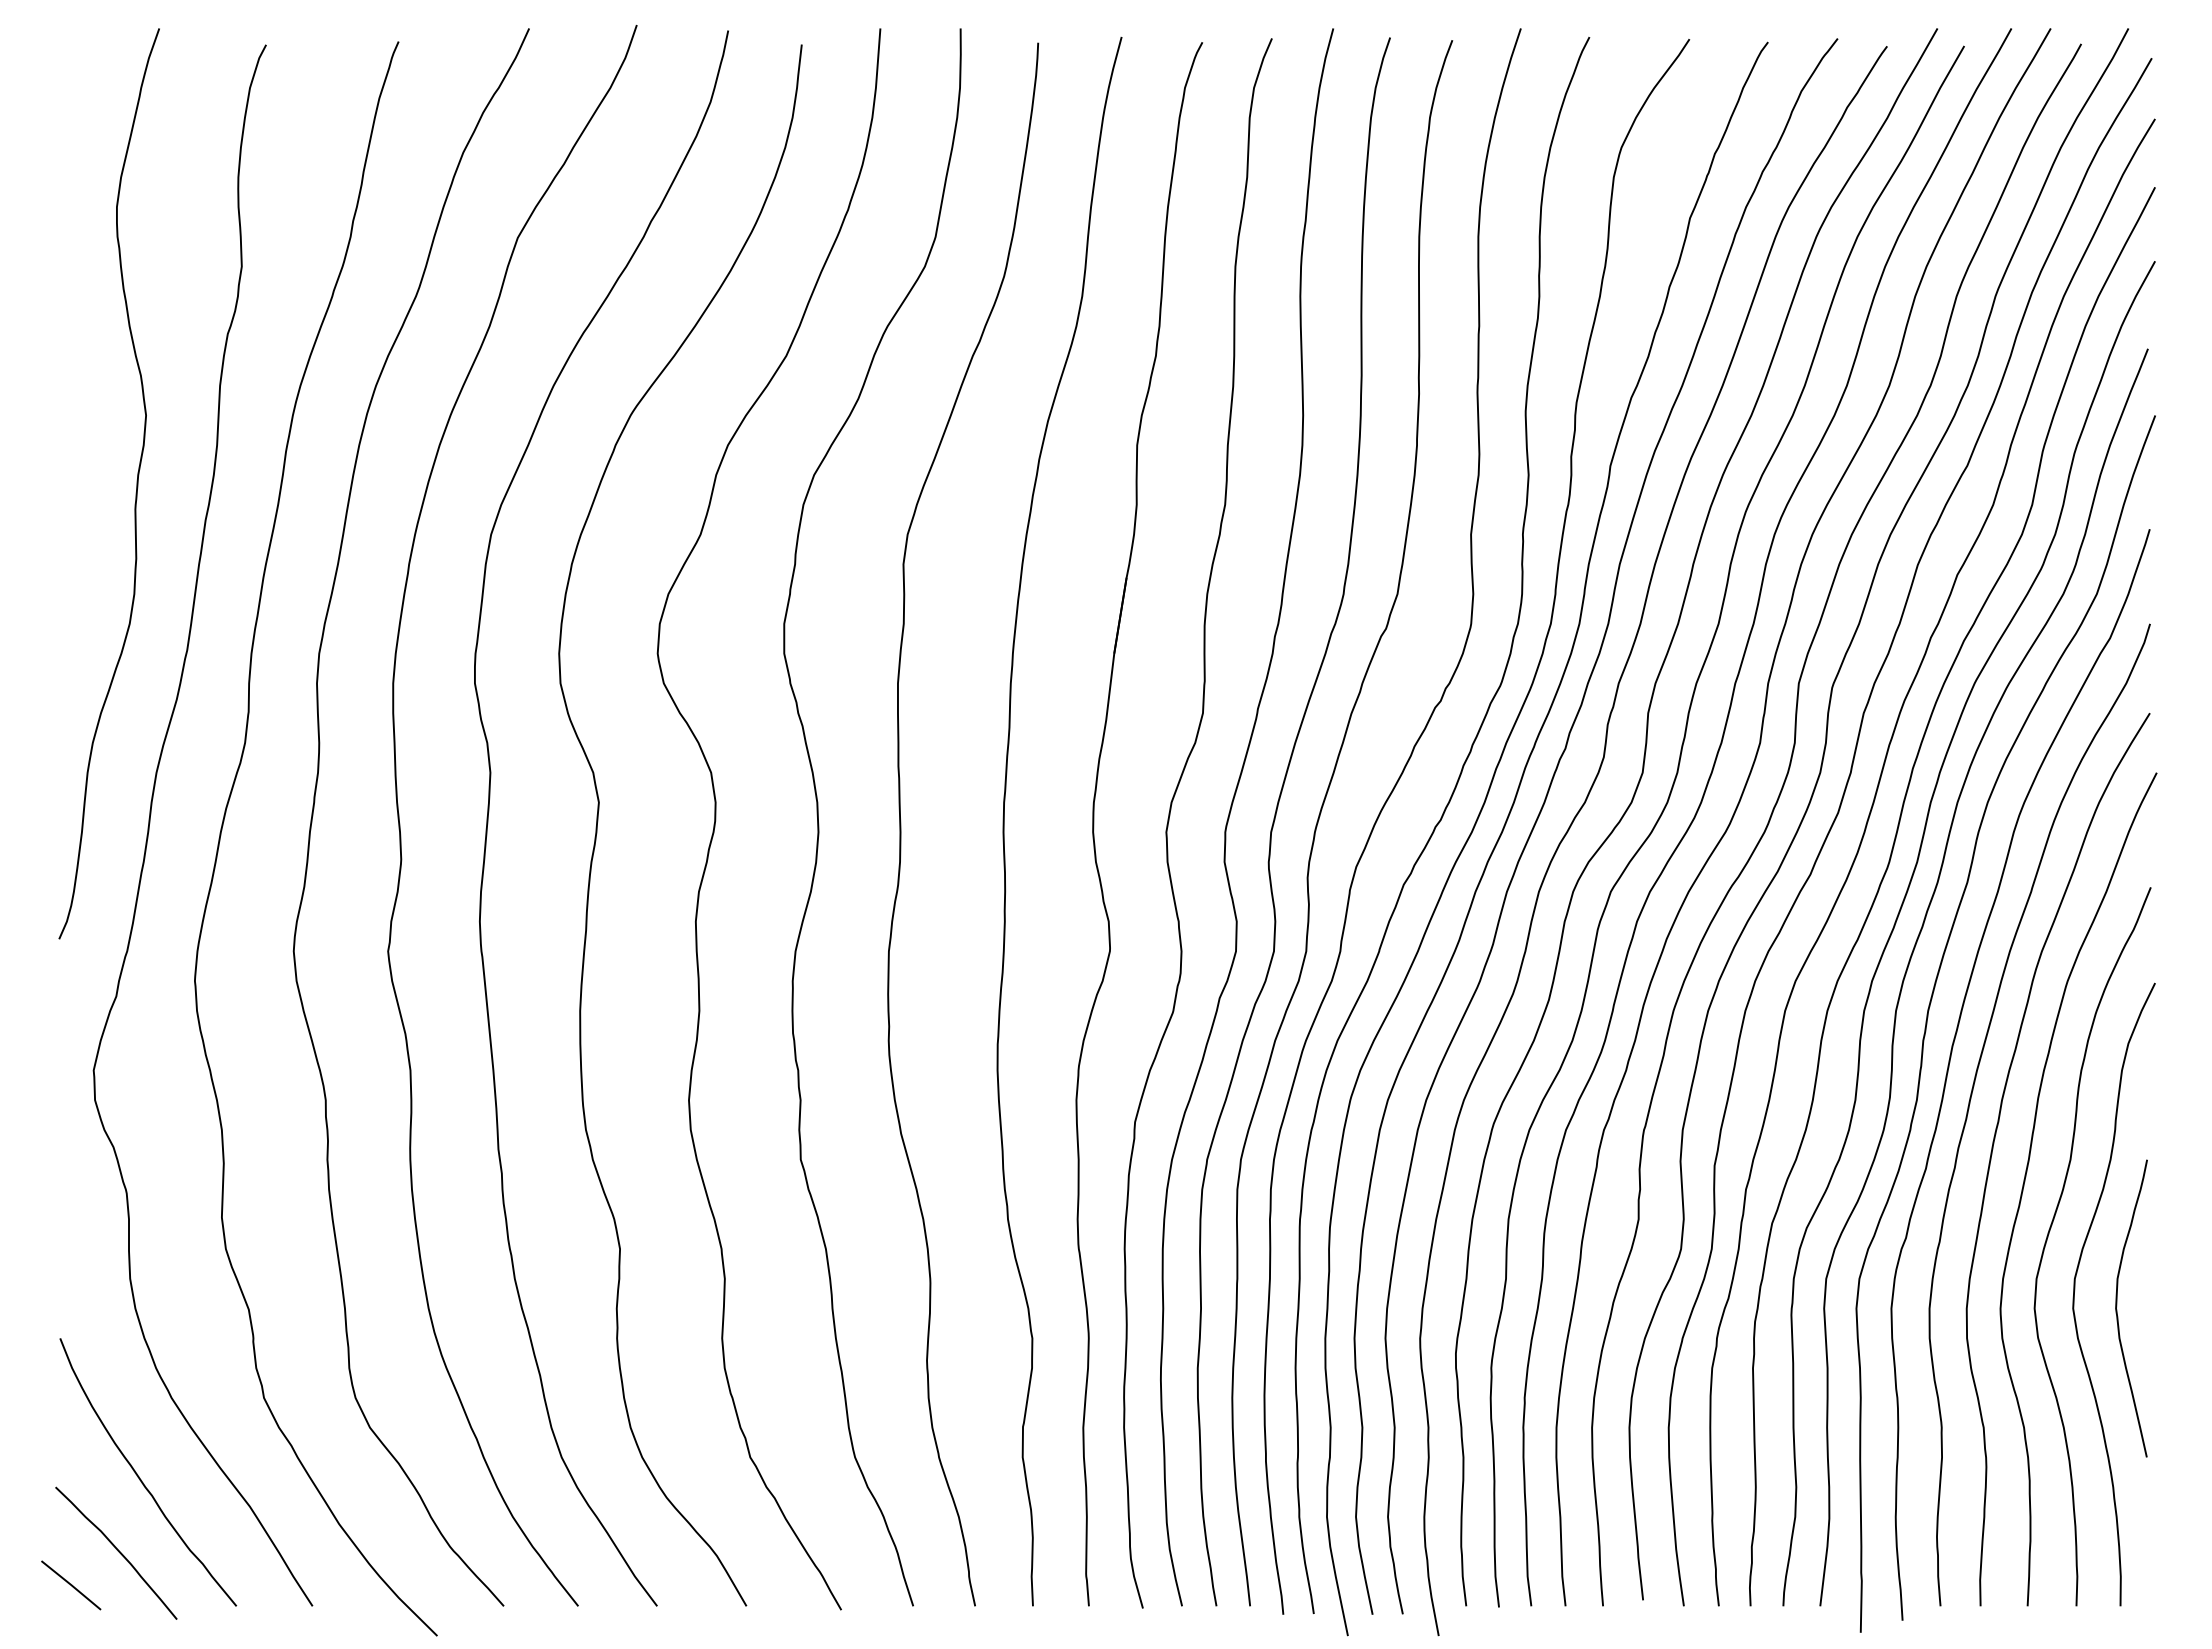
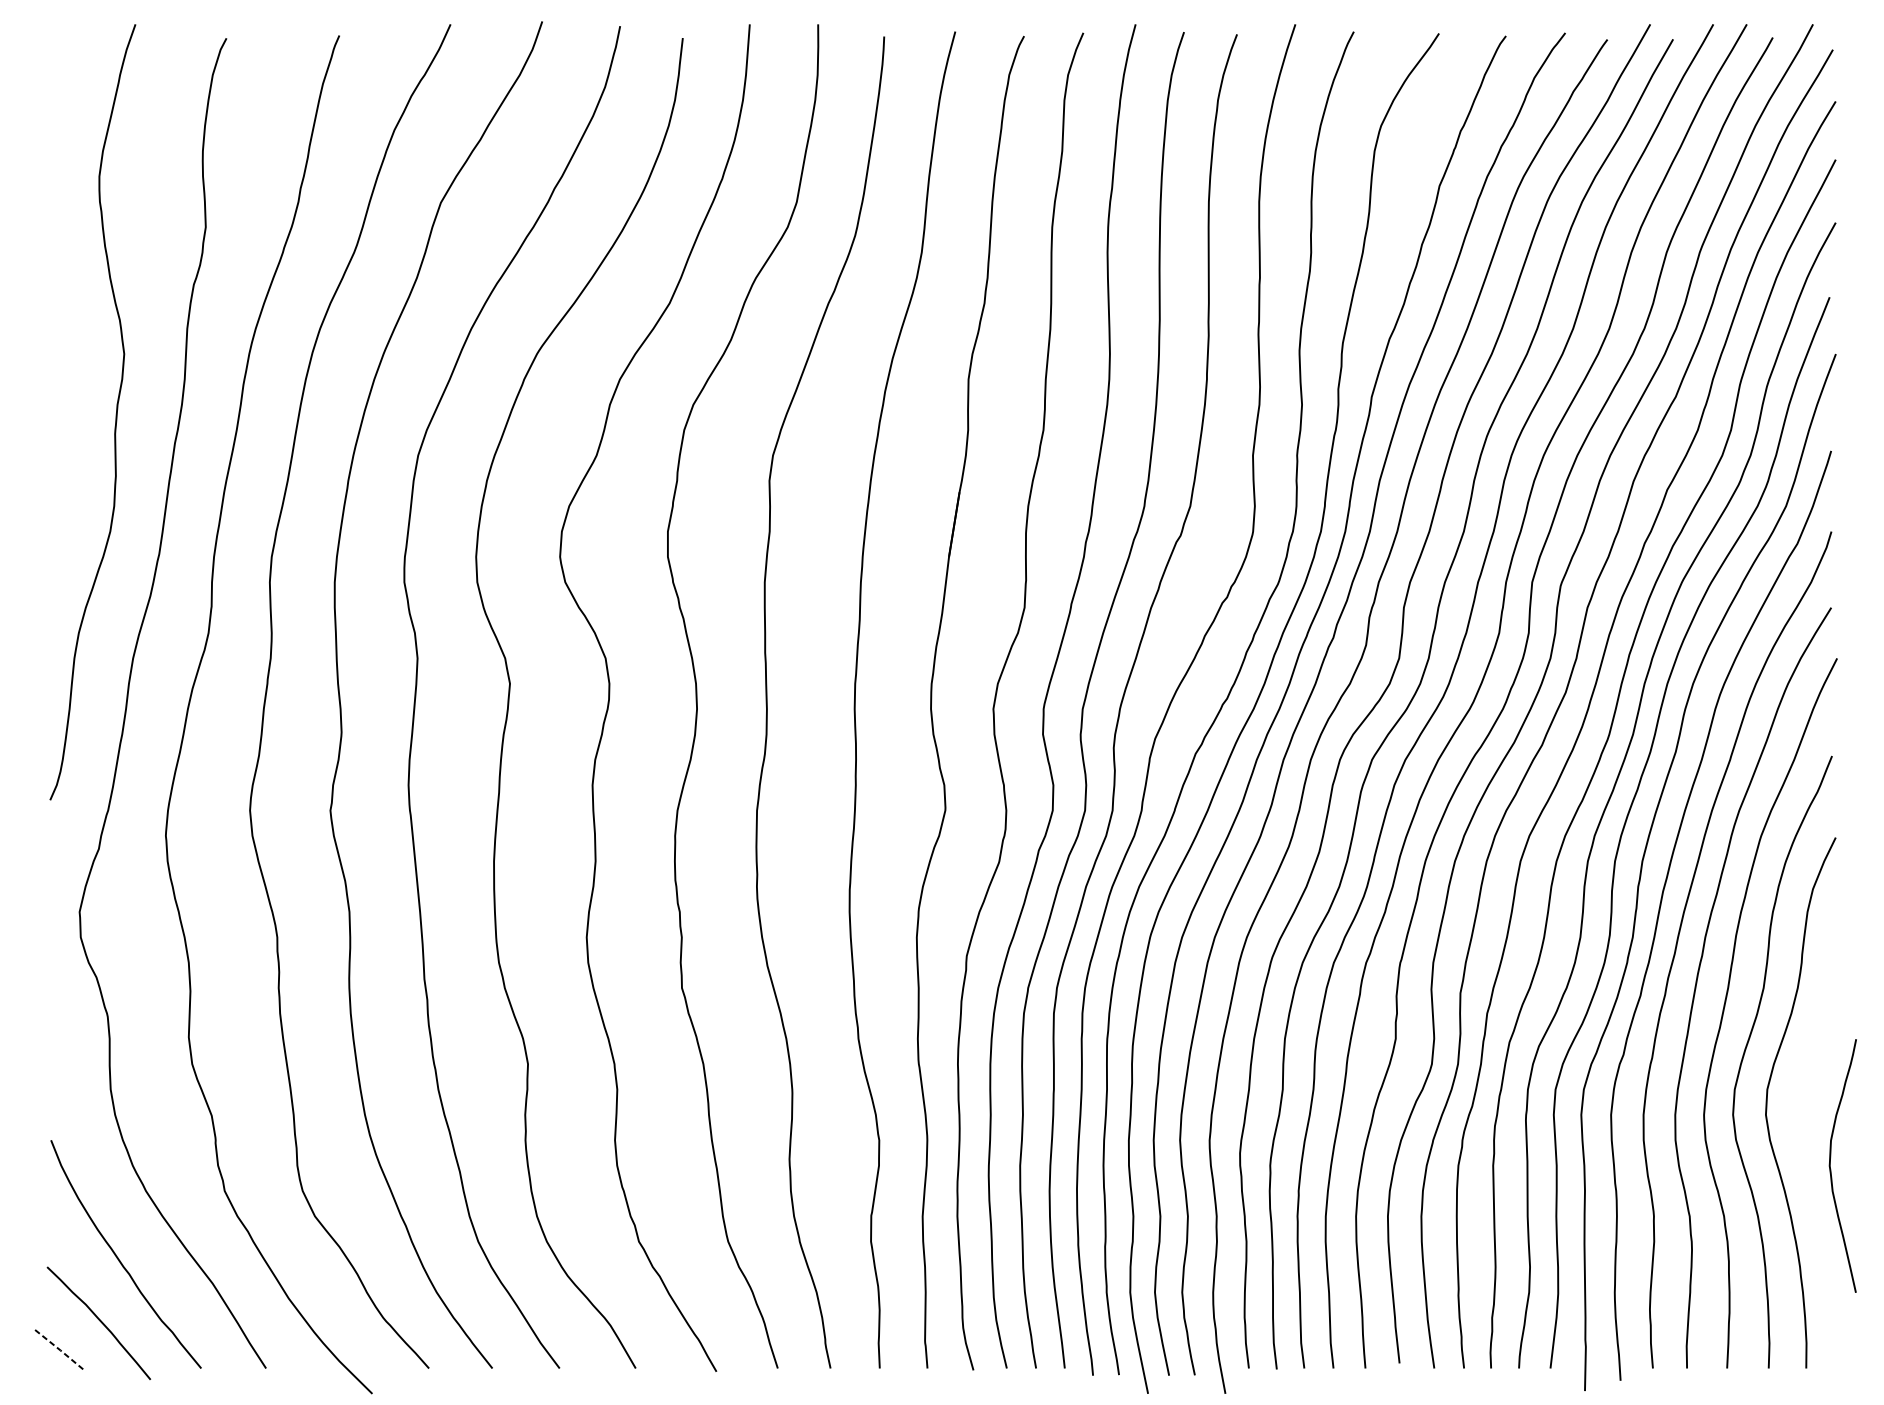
curve: (2117, 1309) -> (1830, 1166), moved
line: (71, 1585) -> (60, 1350), solid -> dashed

